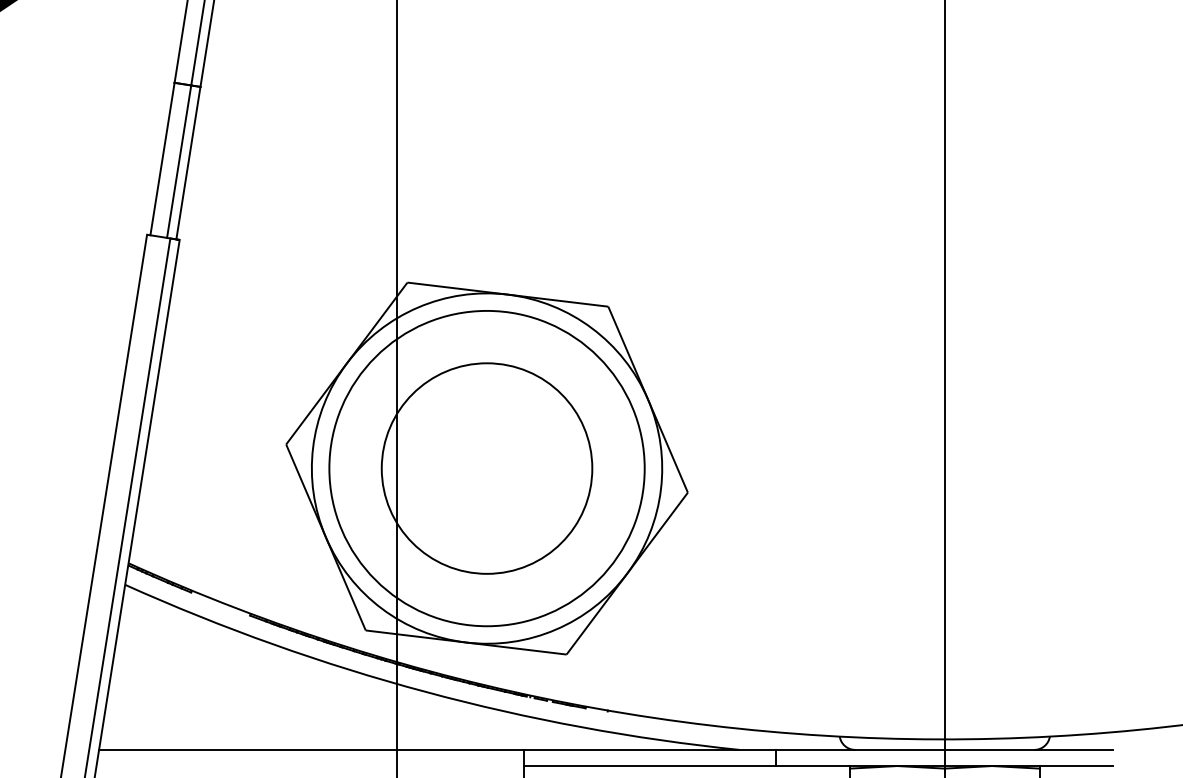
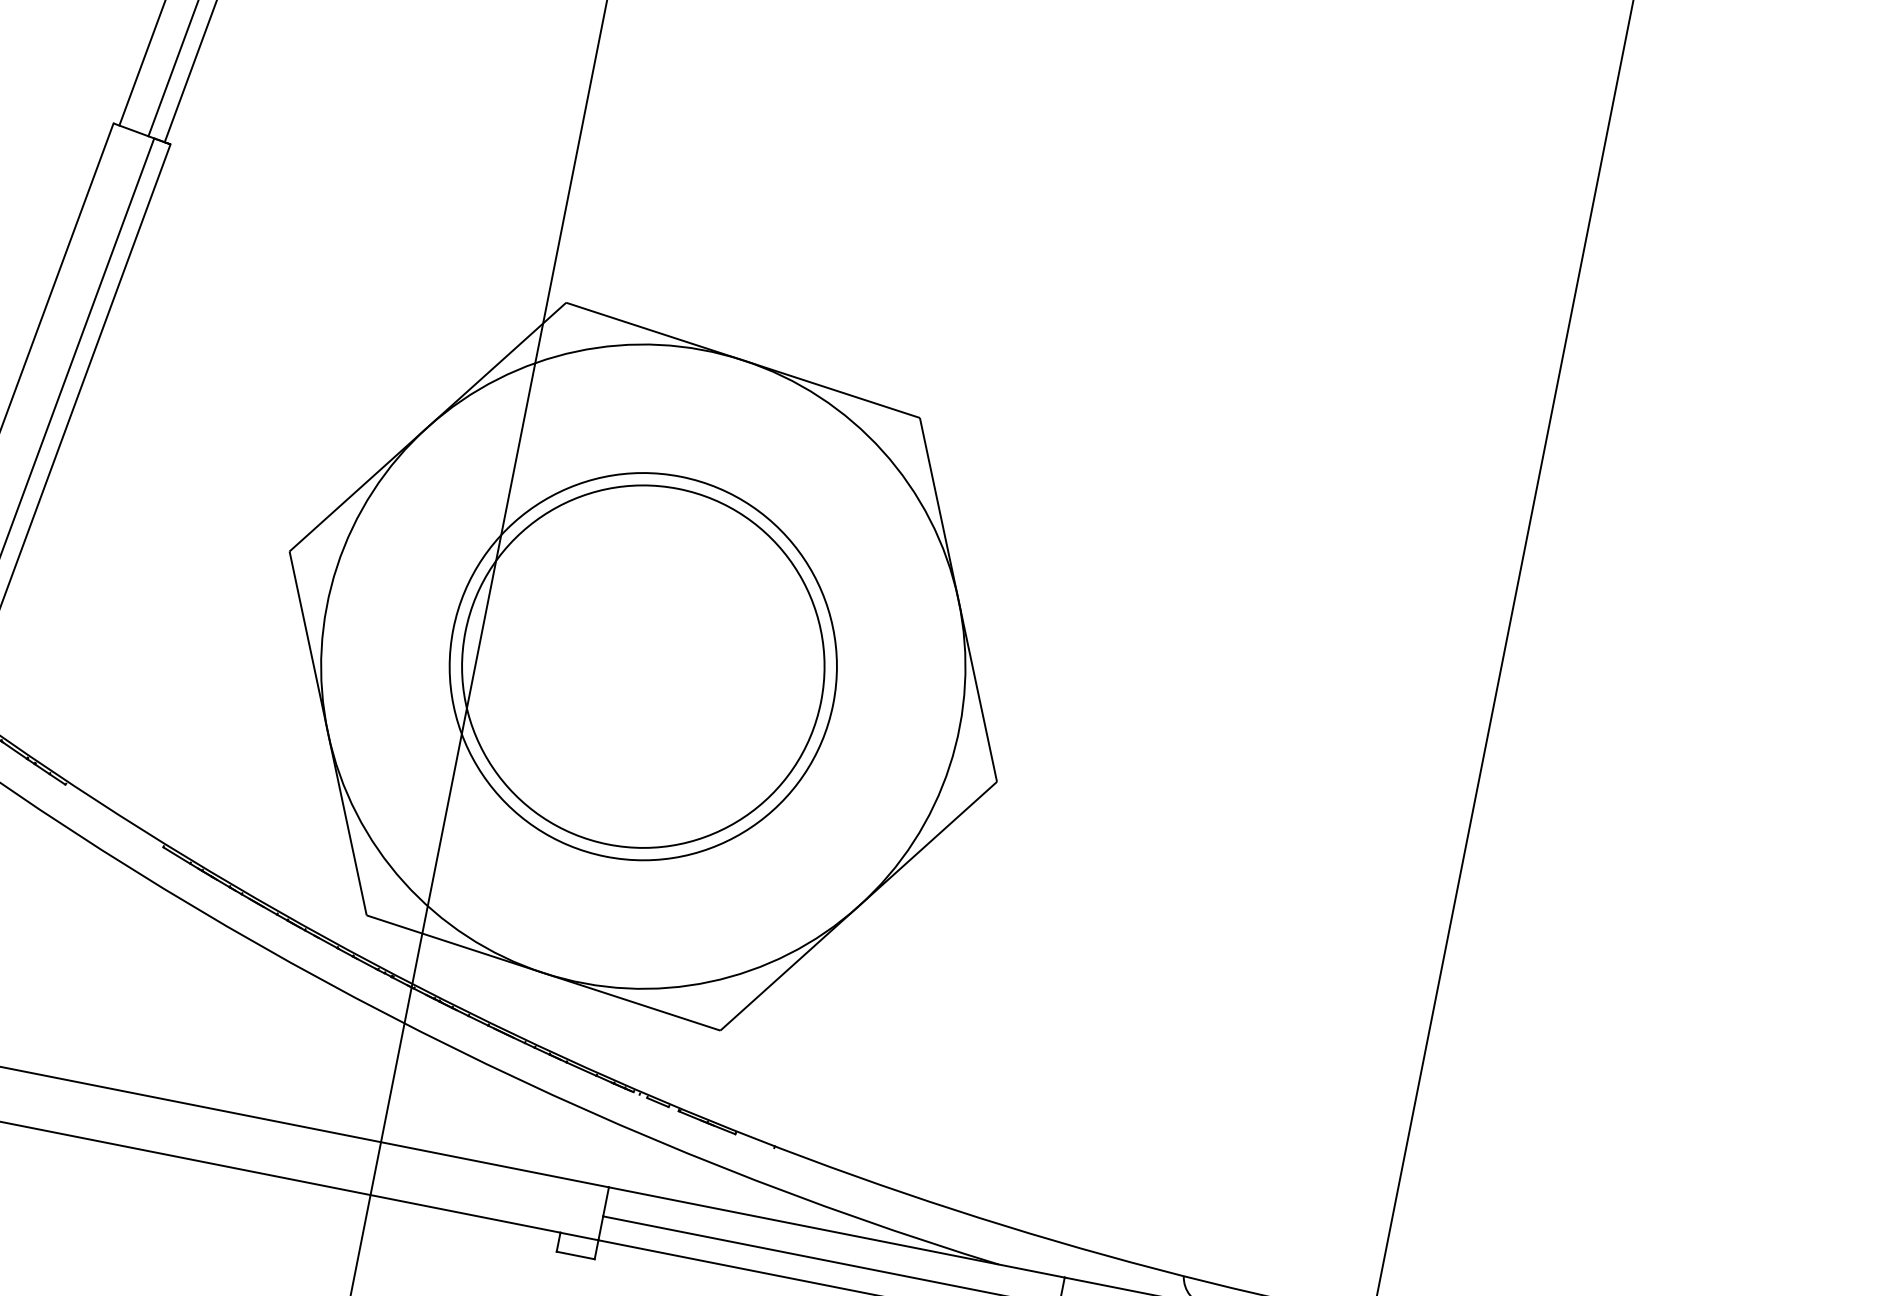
circle: (486, 468) -> (642, 666), size x0.62

